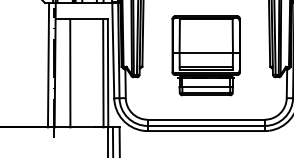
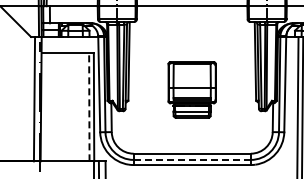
part: (205, 55) -> (191, 89), size x0.7
line: (103, 72) -> (89, 106), solid -> dashed
line: (70, 73) -> (56, 107), removed
line: (206, 125) -> (192, 159), solid -> dashed

